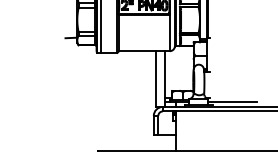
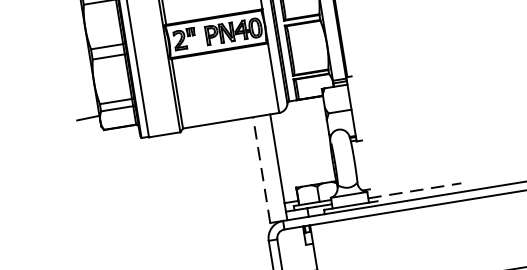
line: (156, 79) -> (262, 170), solid -> dashed
line: (233, 102) -> (415, 190), solid -> dashed

